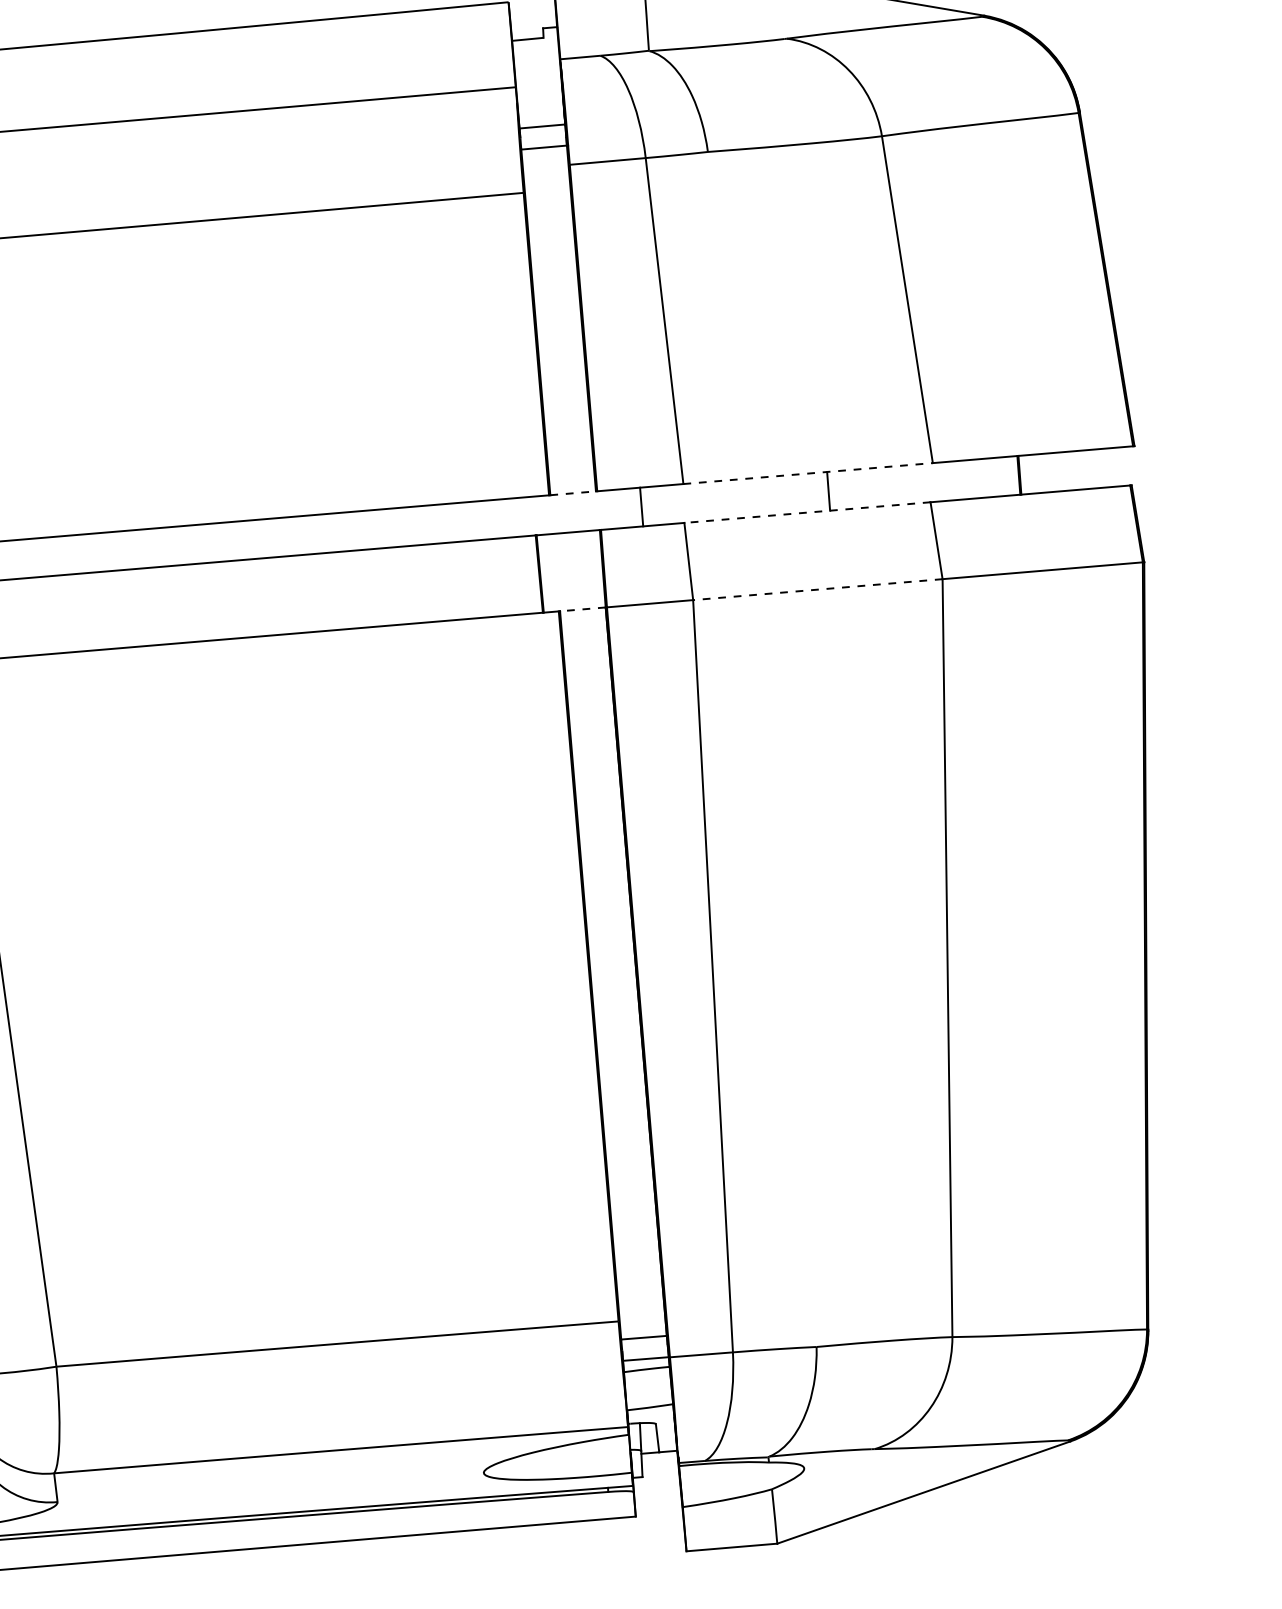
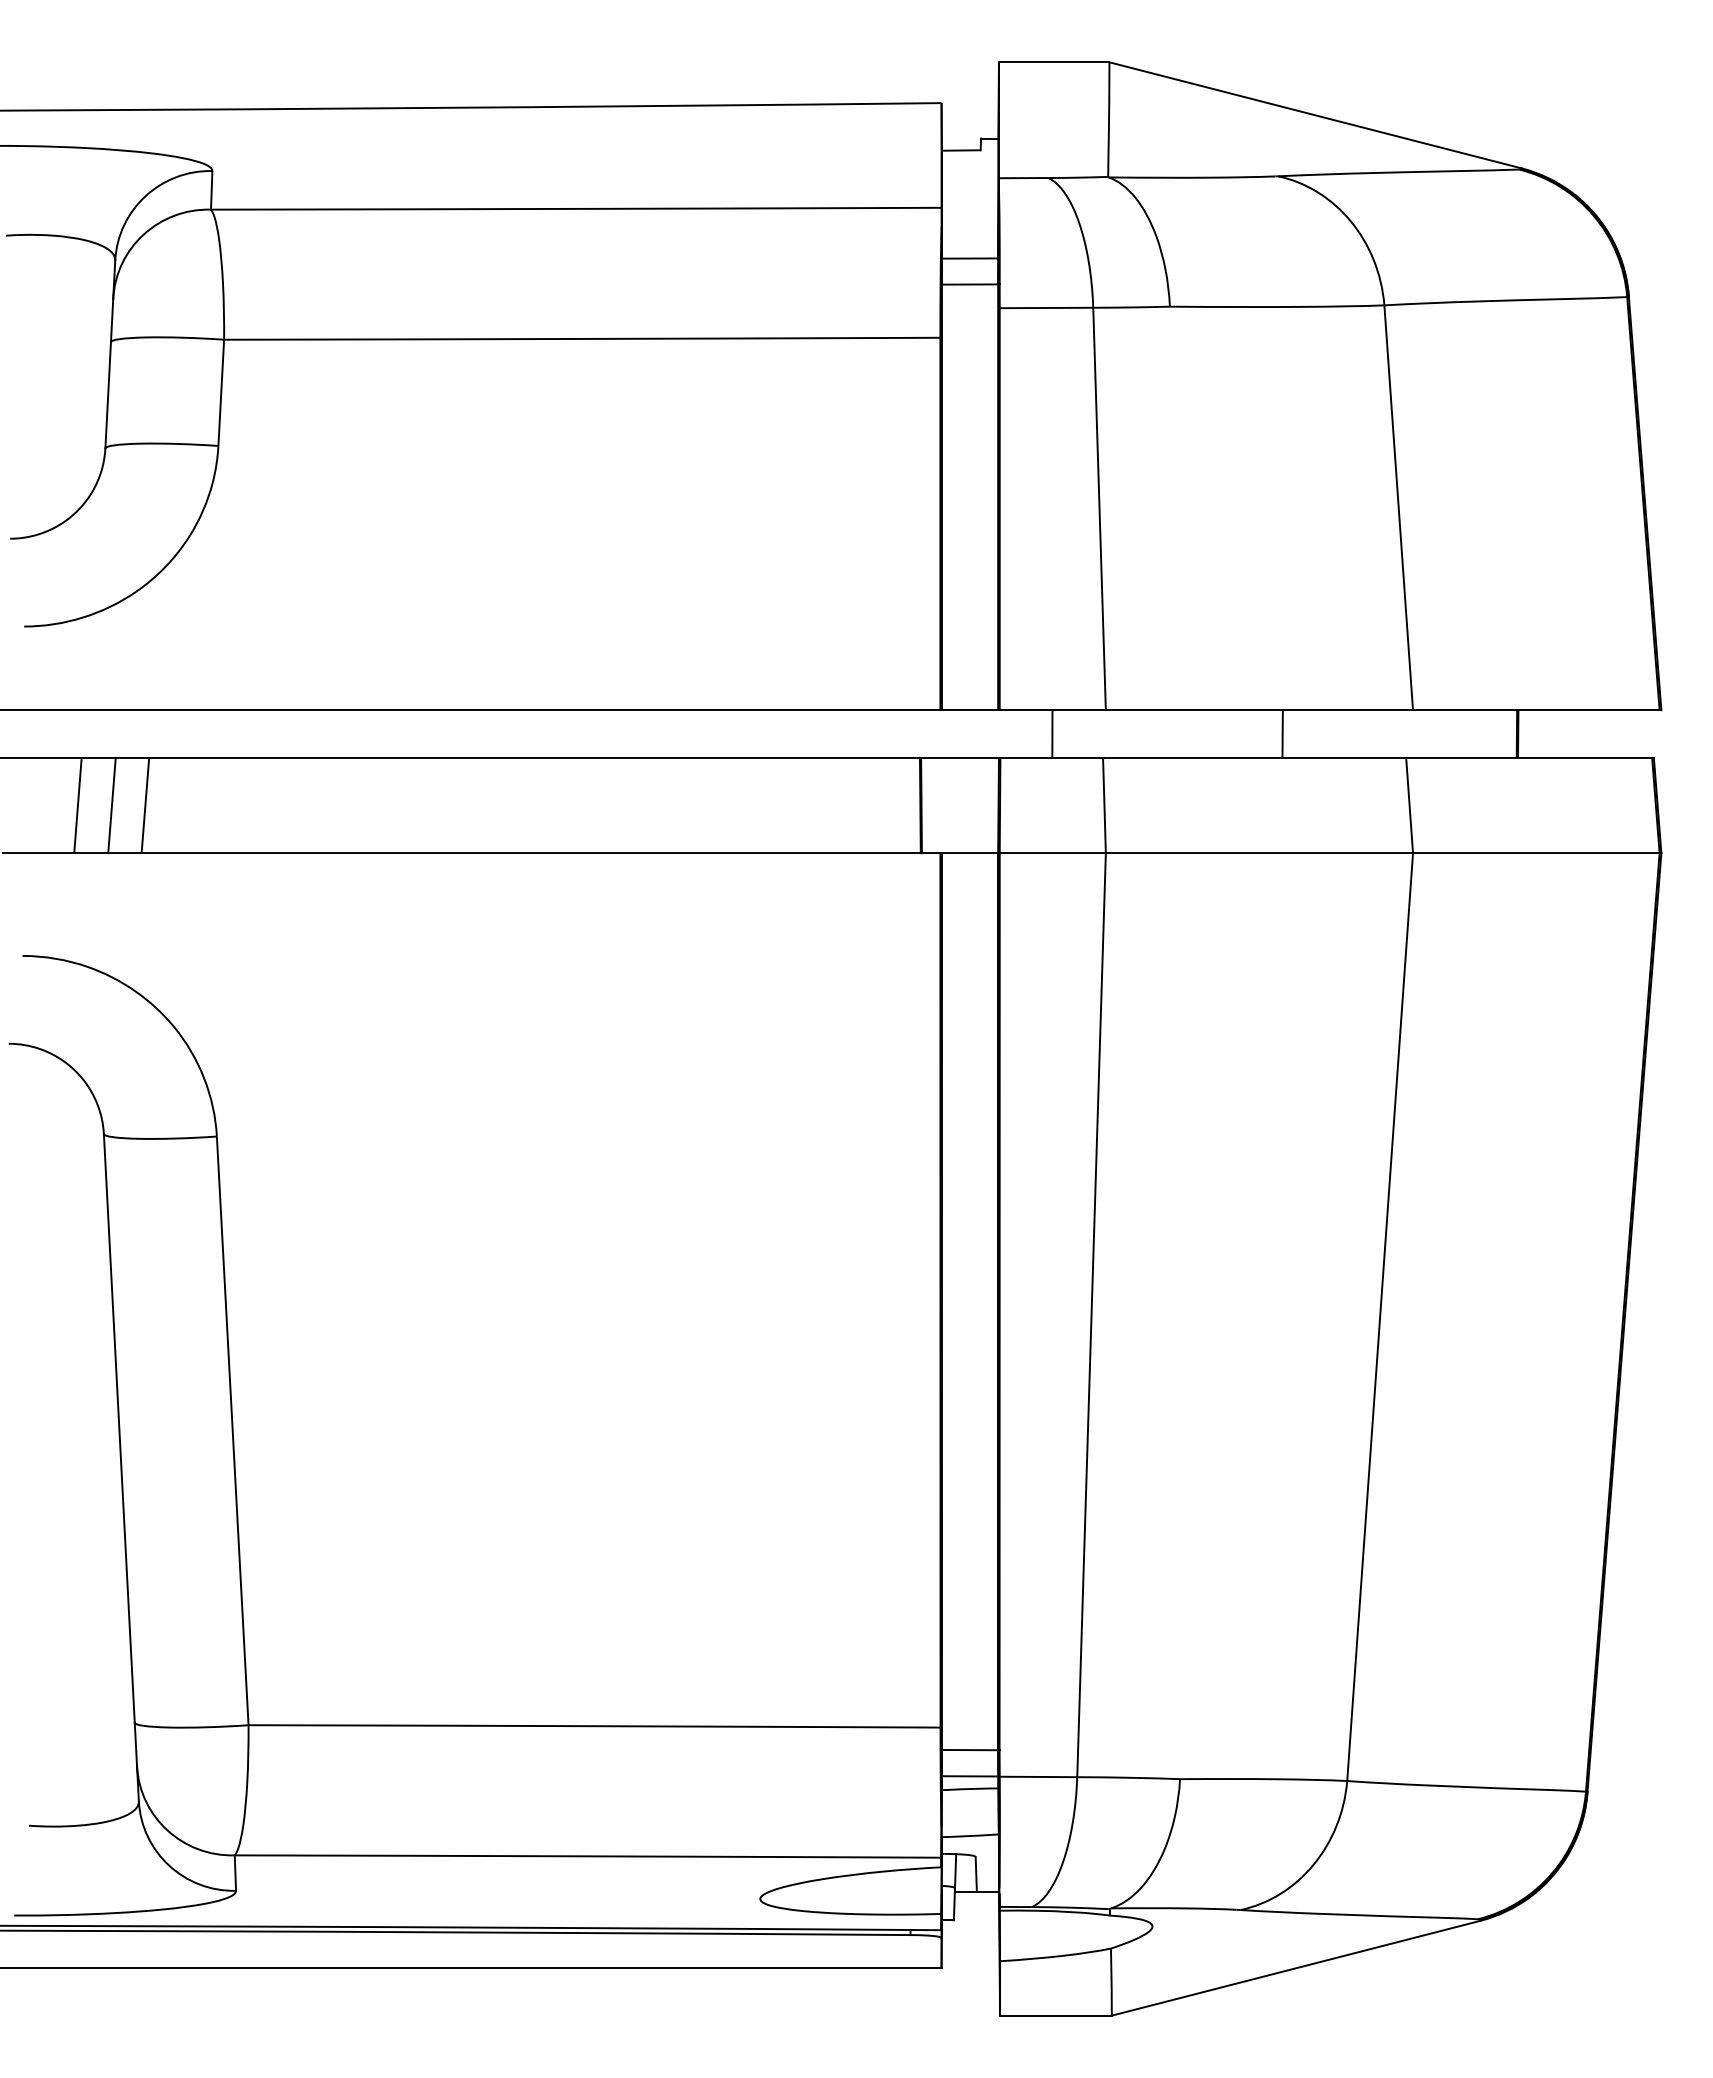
line: (808, 473) -> (1259, 710), dashed -> solid
line: (573, 493) -> (970, 710), dashed -> solid
line: (807, 512) -> (1254, 757), dashed -> solid
line: (817, 589) -> (1259, 853), dashed -> solid
line: (582, 609) -> (969, 853), dashed -> solid

